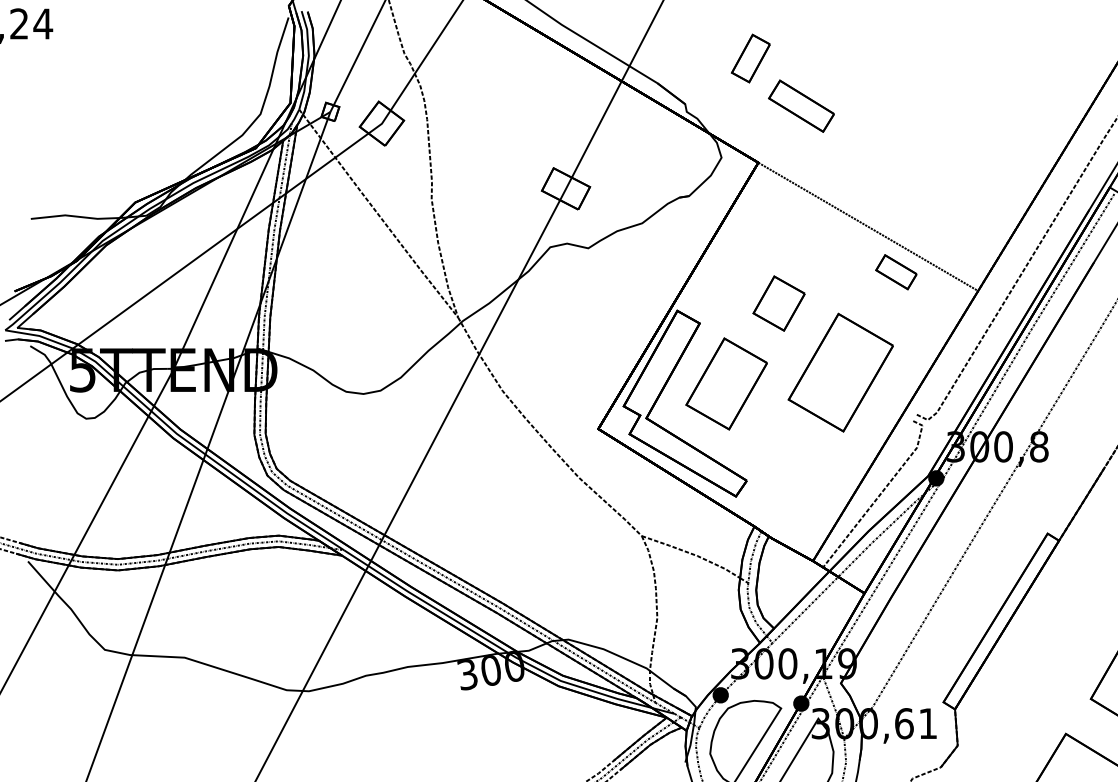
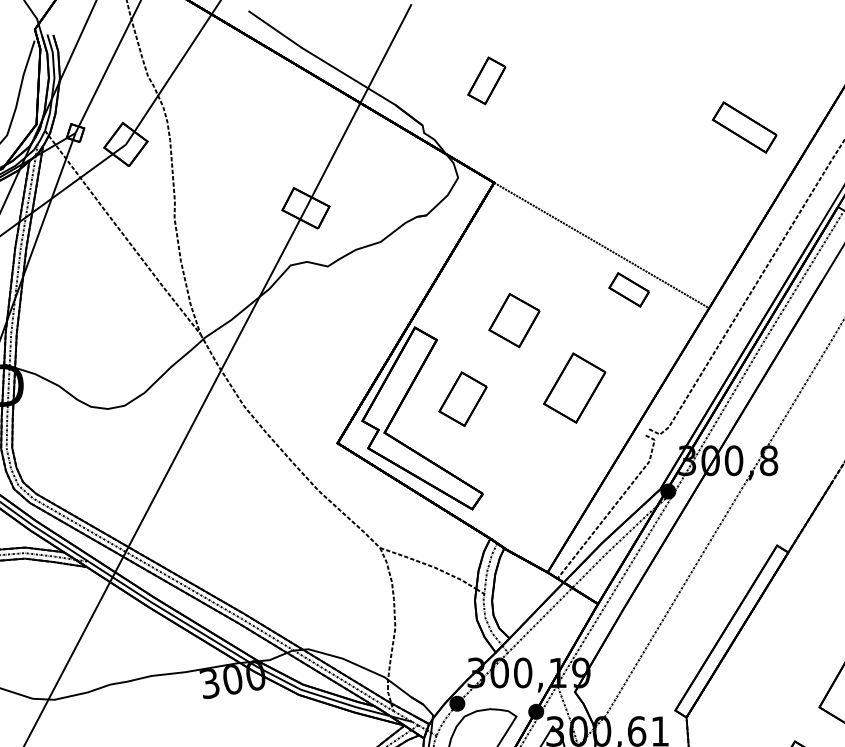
part: (801, 105) -> (744, 126), moved
part: (840, 372) -> (574, 387), size x0.6
part: (726, 383) -> (462, 398), size x0.6

